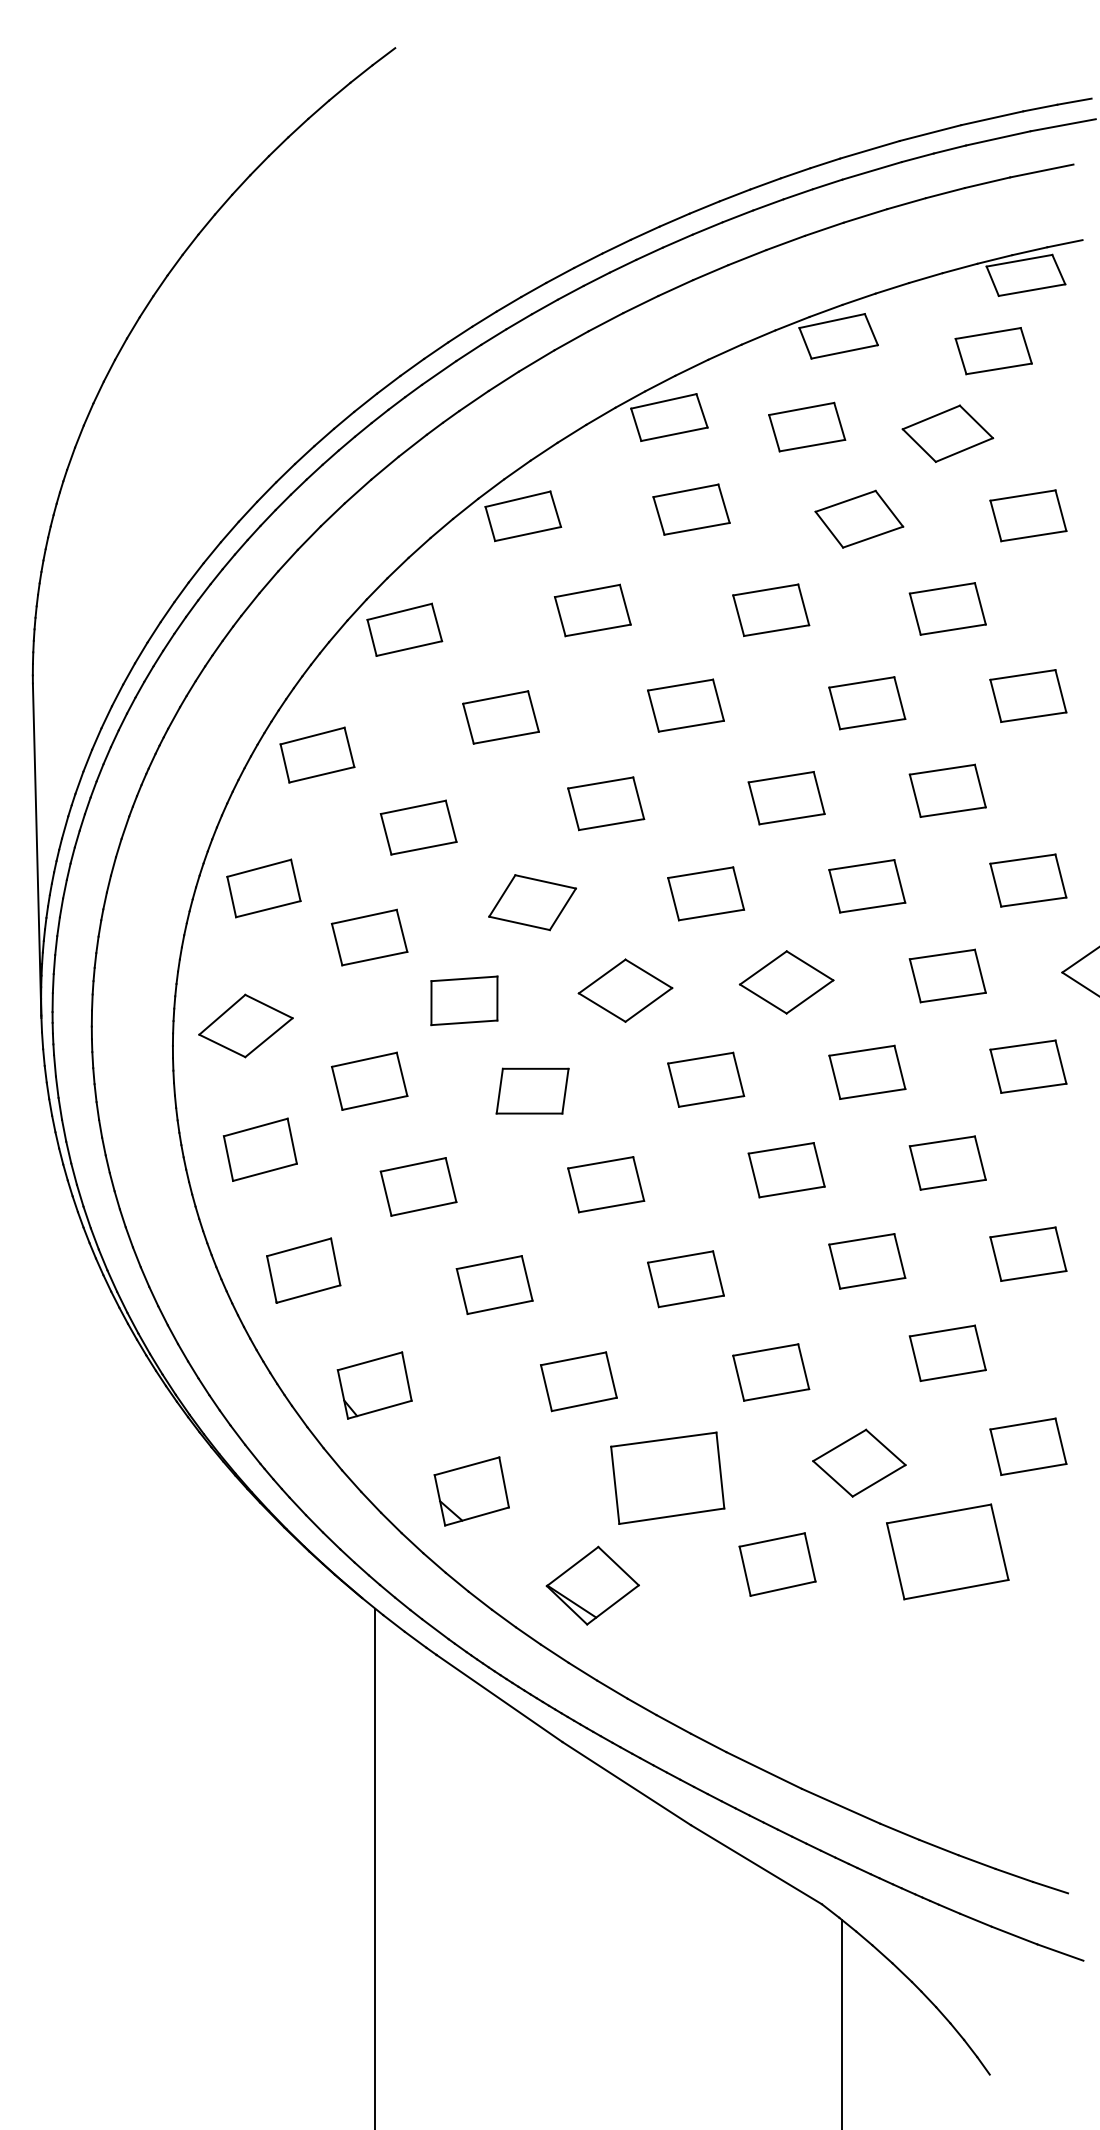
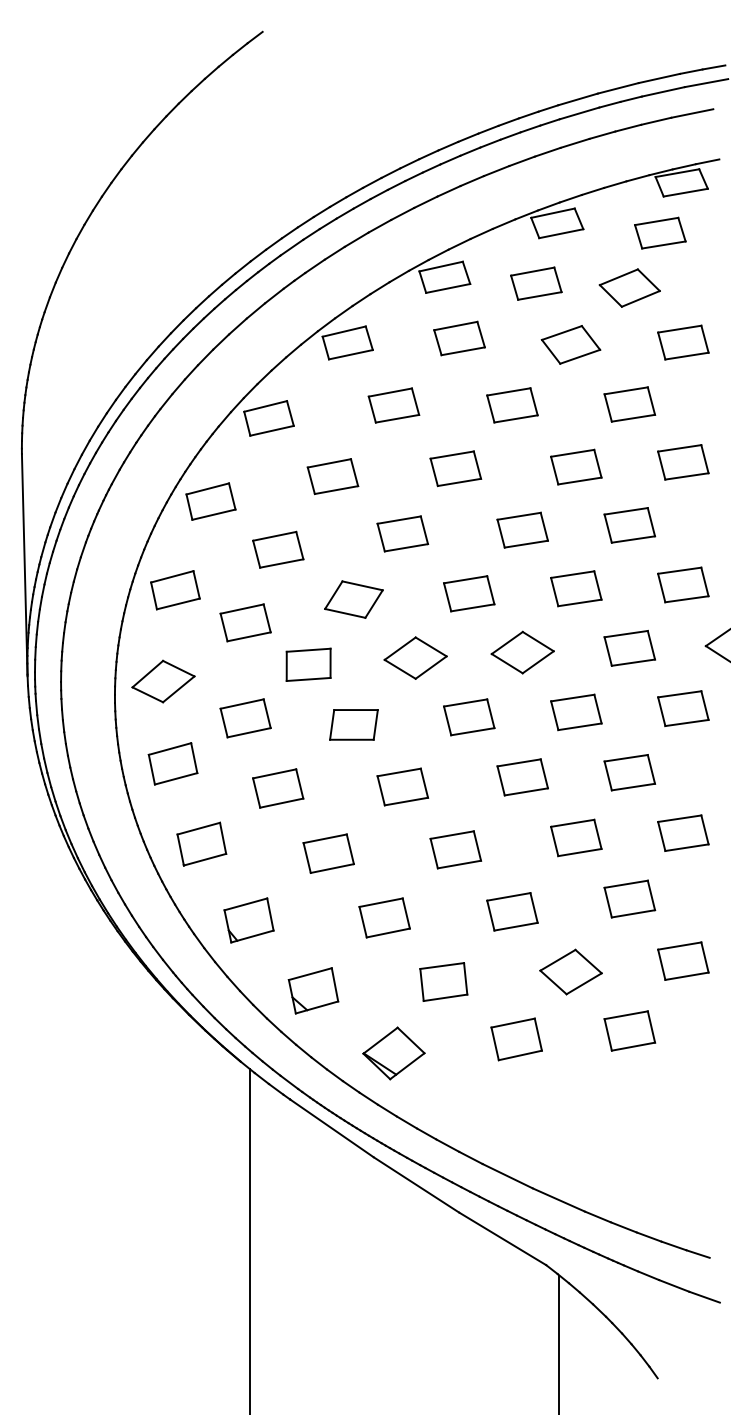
part: (667, 1477) -> (443, 981), size x0.62
part: (947, 1551) -> (629, 1030), size x0.62

